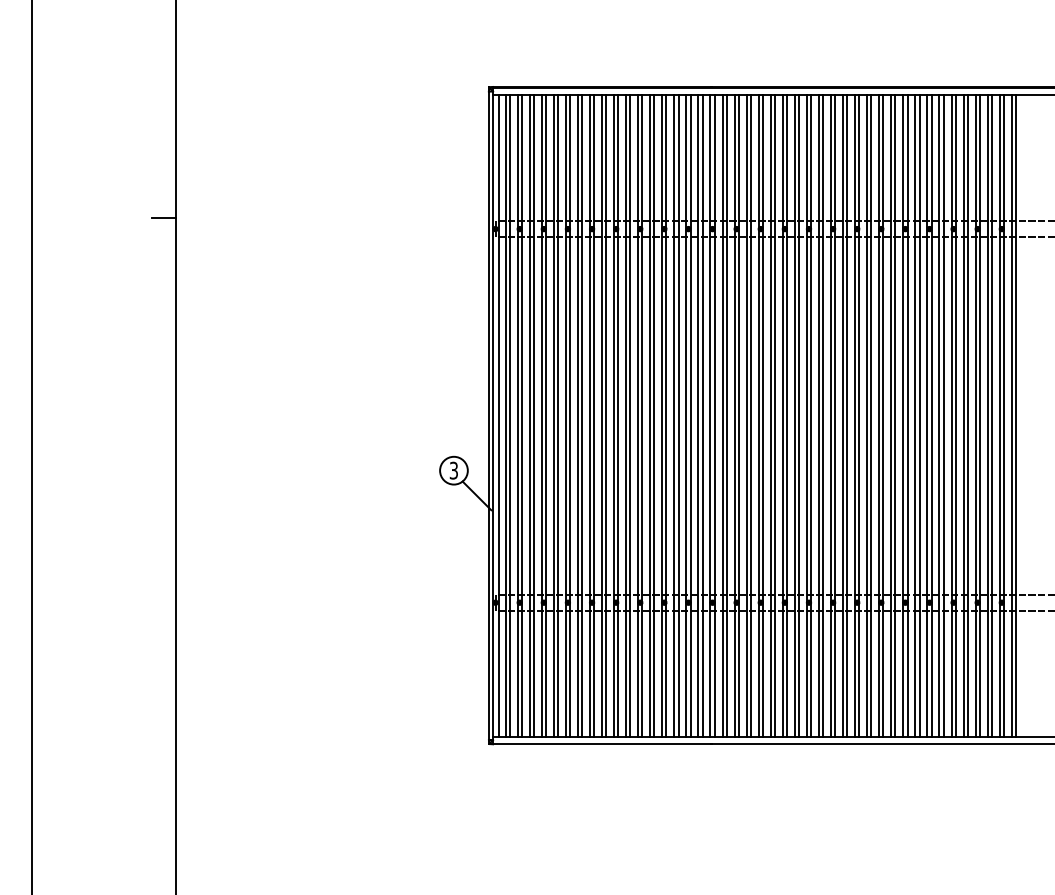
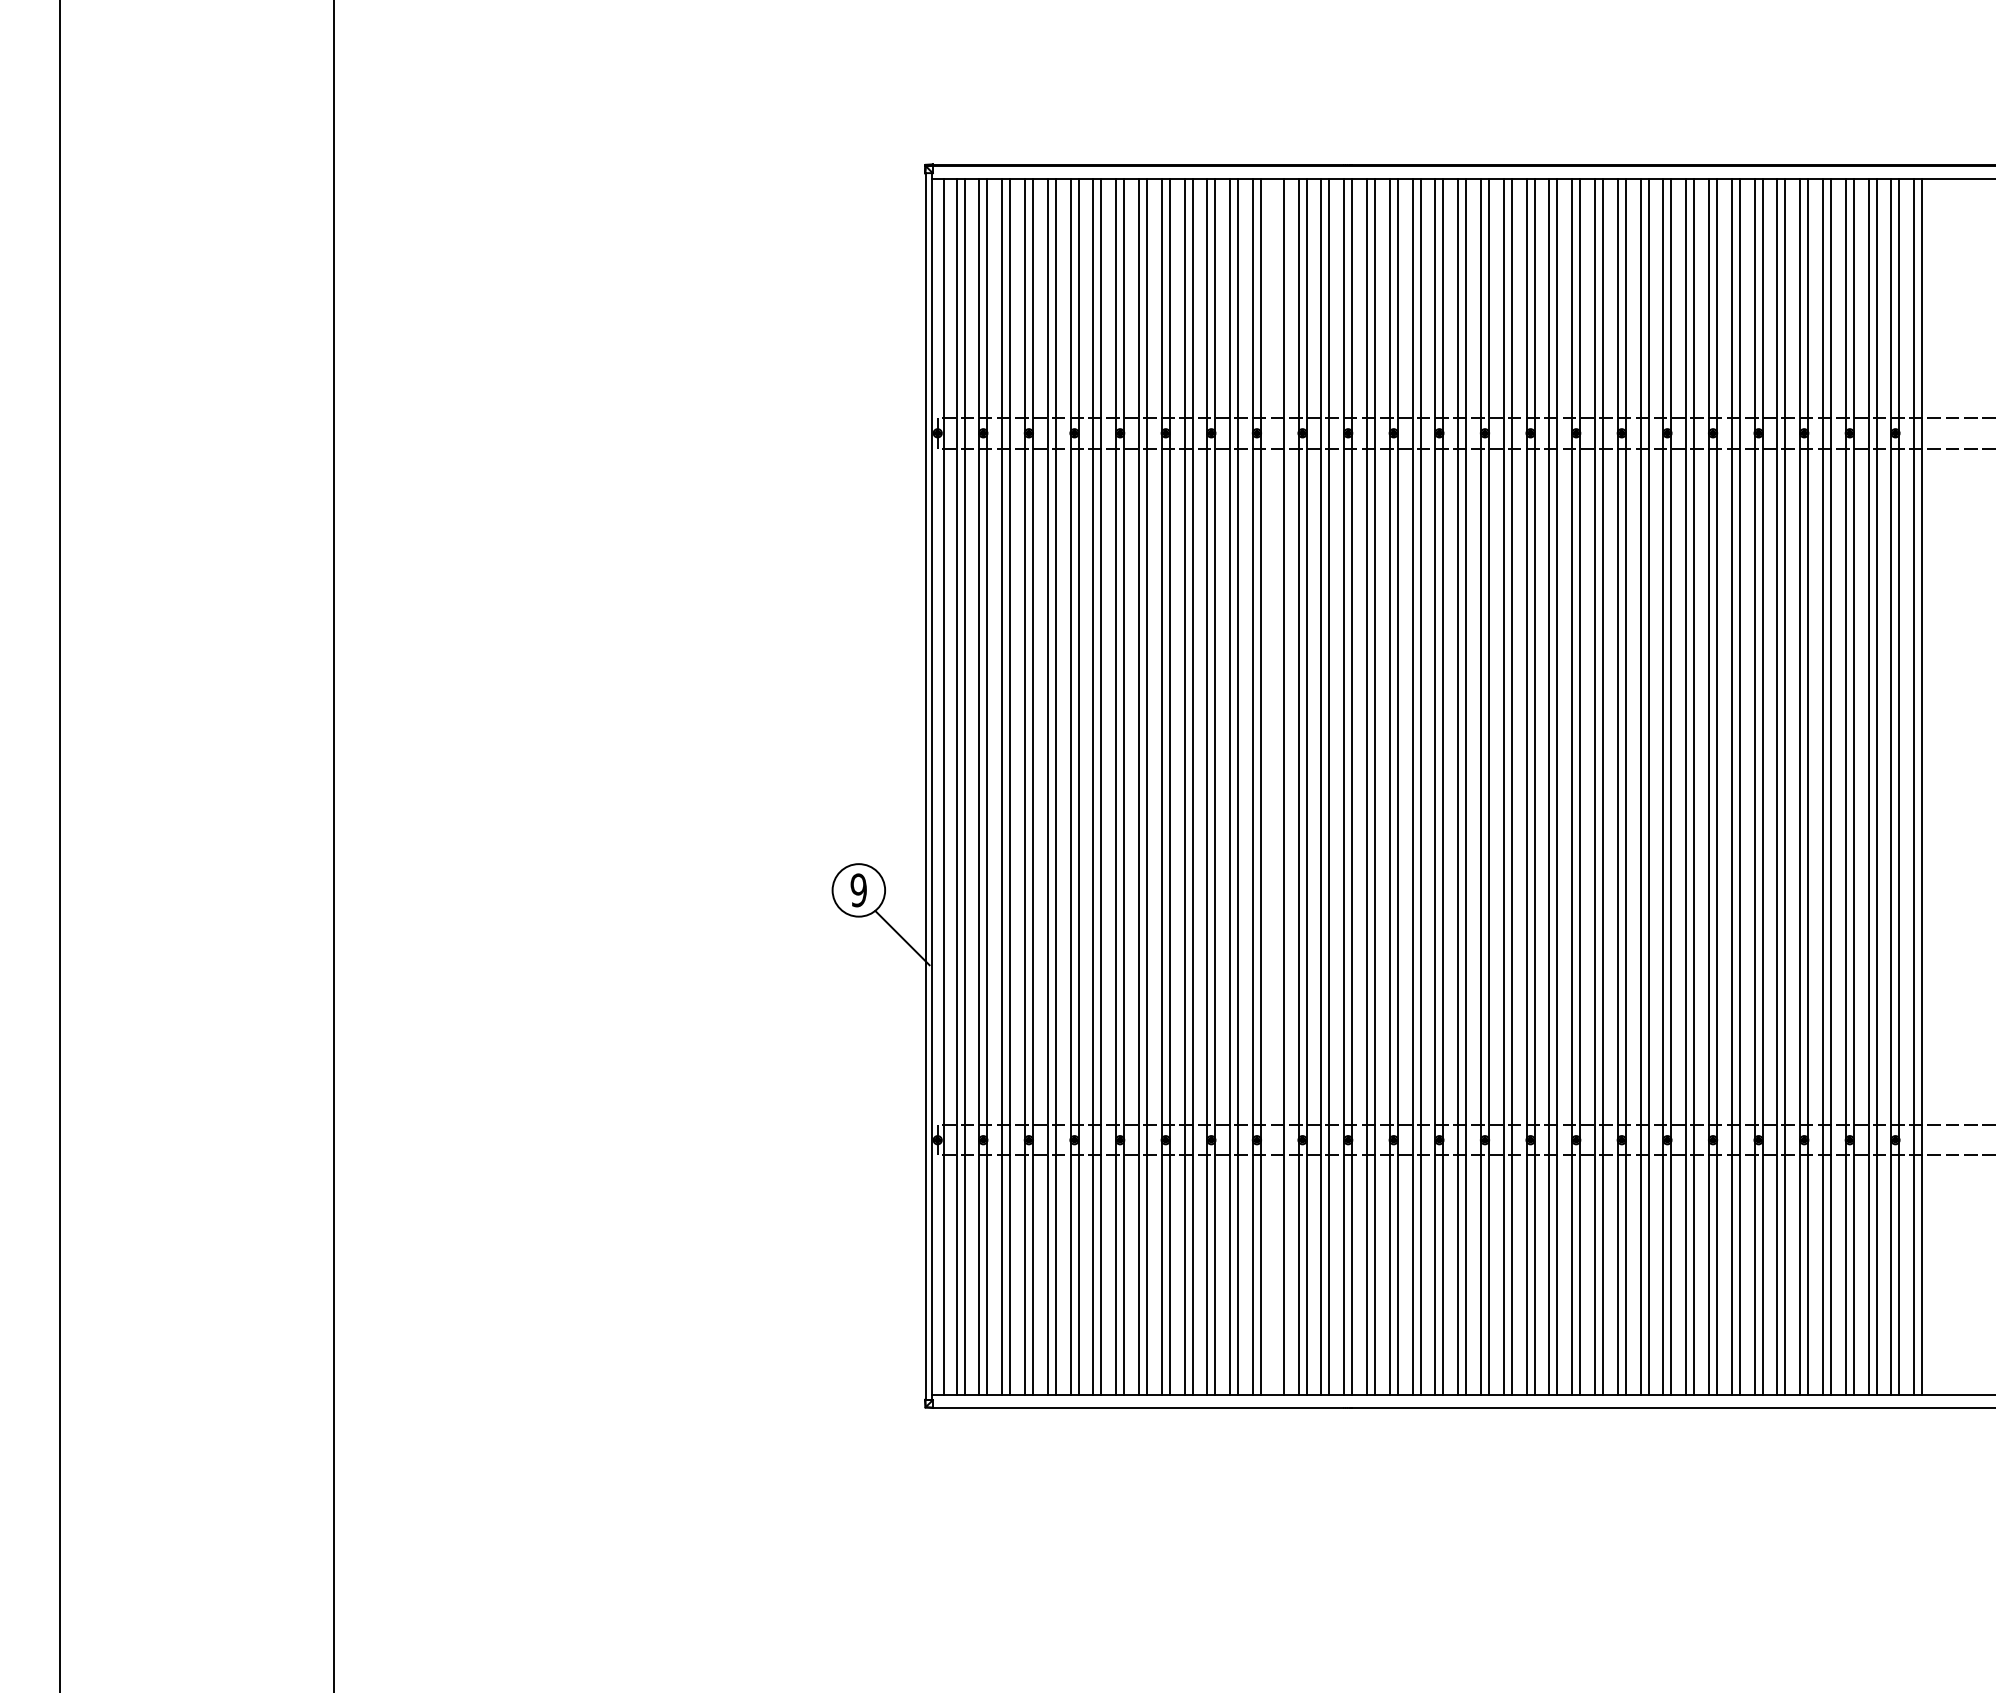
line: (164, 217) -> (311, 411), removed
line: (674, 415) -> (1276, 785), removed
text: (453, 470) -> (857, 890), 3 -> 9

